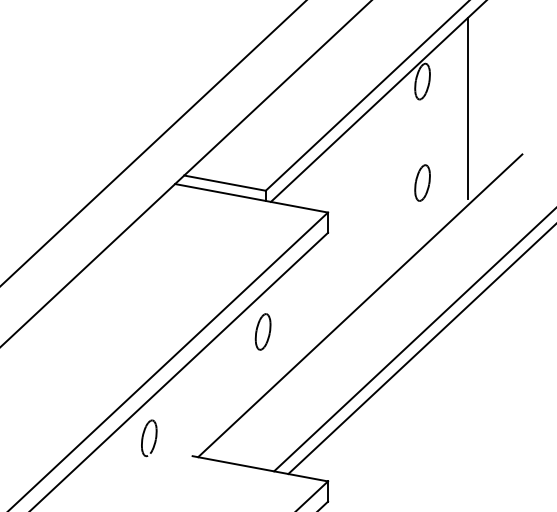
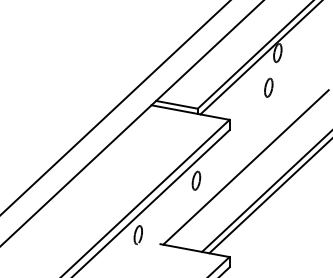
line: (468, 108) -> (301, 66), removed
part: (421, 182) -> (268, 87), moved

